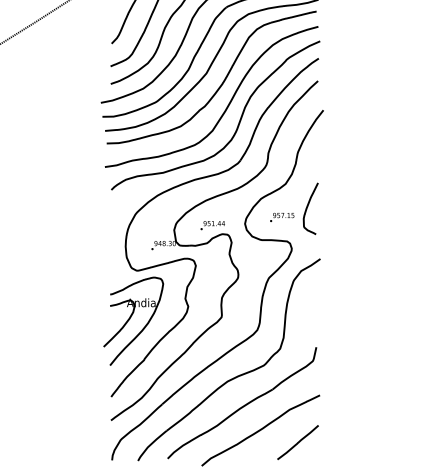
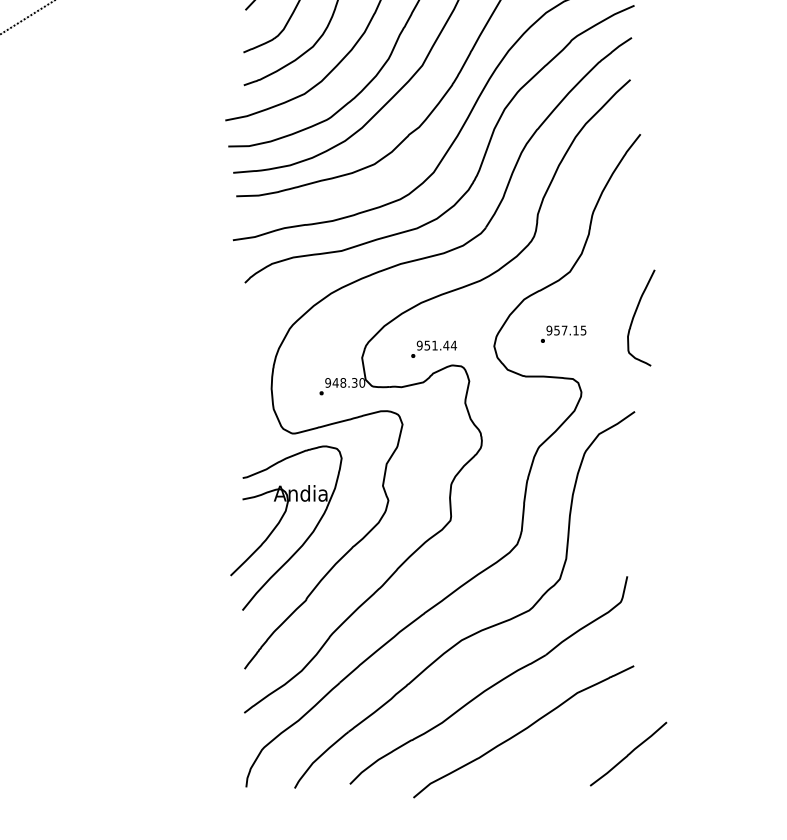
curve: (308, 206) -> (636, 313), moved
line: (297, 442) -> (627, 754), moved

